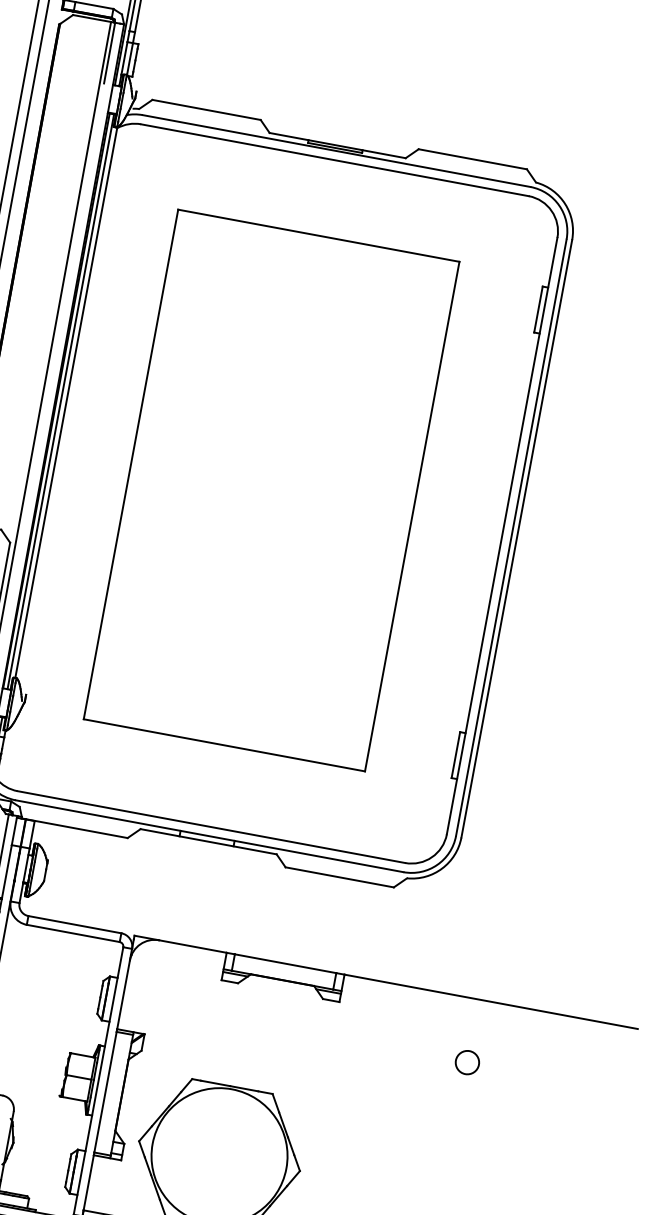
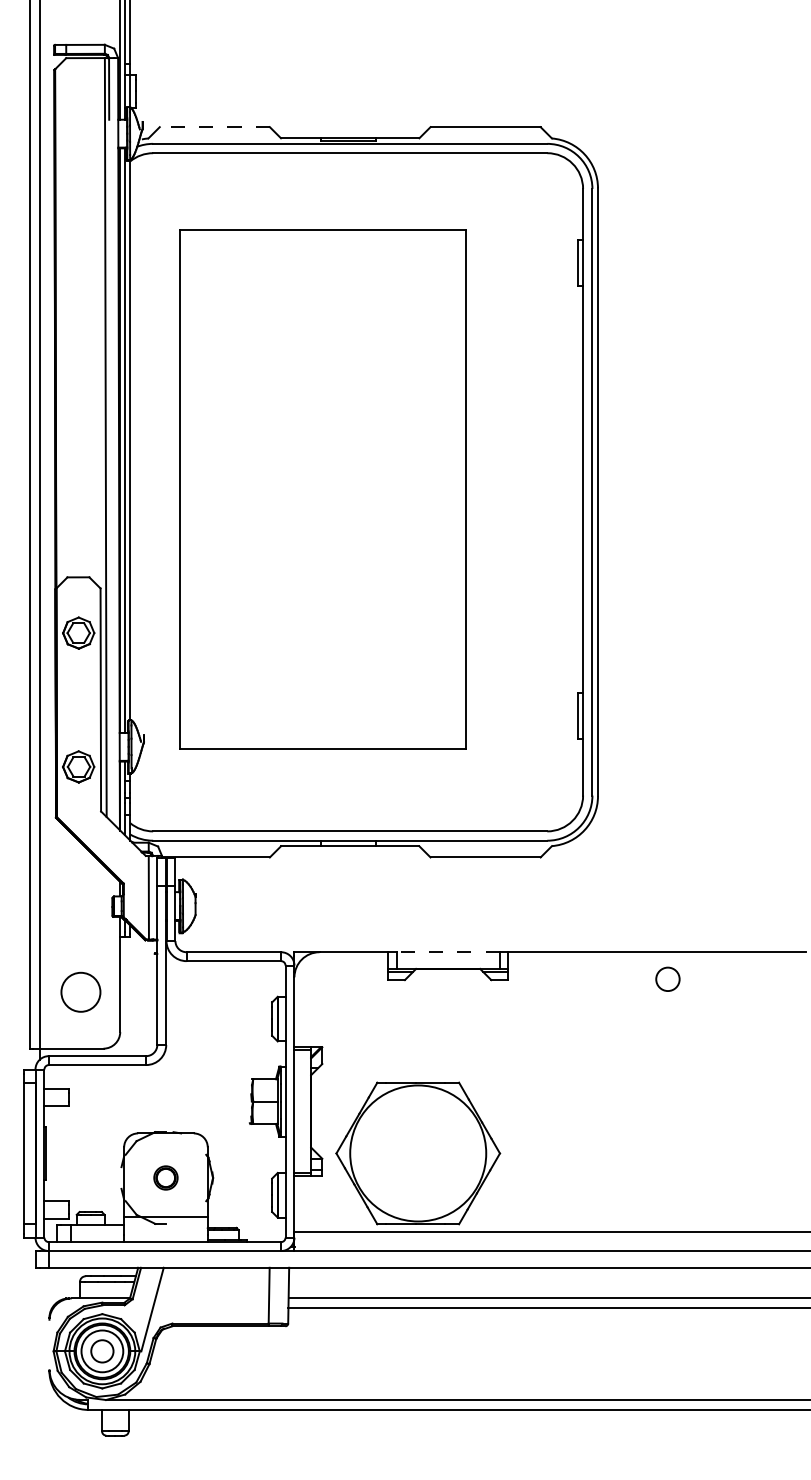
line: (206, 110) -> (214, 127), solid -> dashed
part: (271, 490) -> (322, 489), moved
line: (285, 964) -> (448, 952), solid -> dashed
circle: (467, 1061) -> (667, 978), moved

